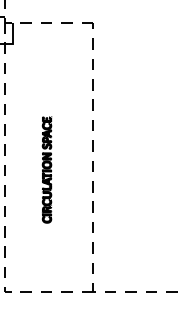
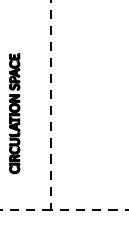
part: (46, 169) -> (14, 113), size x1.43

